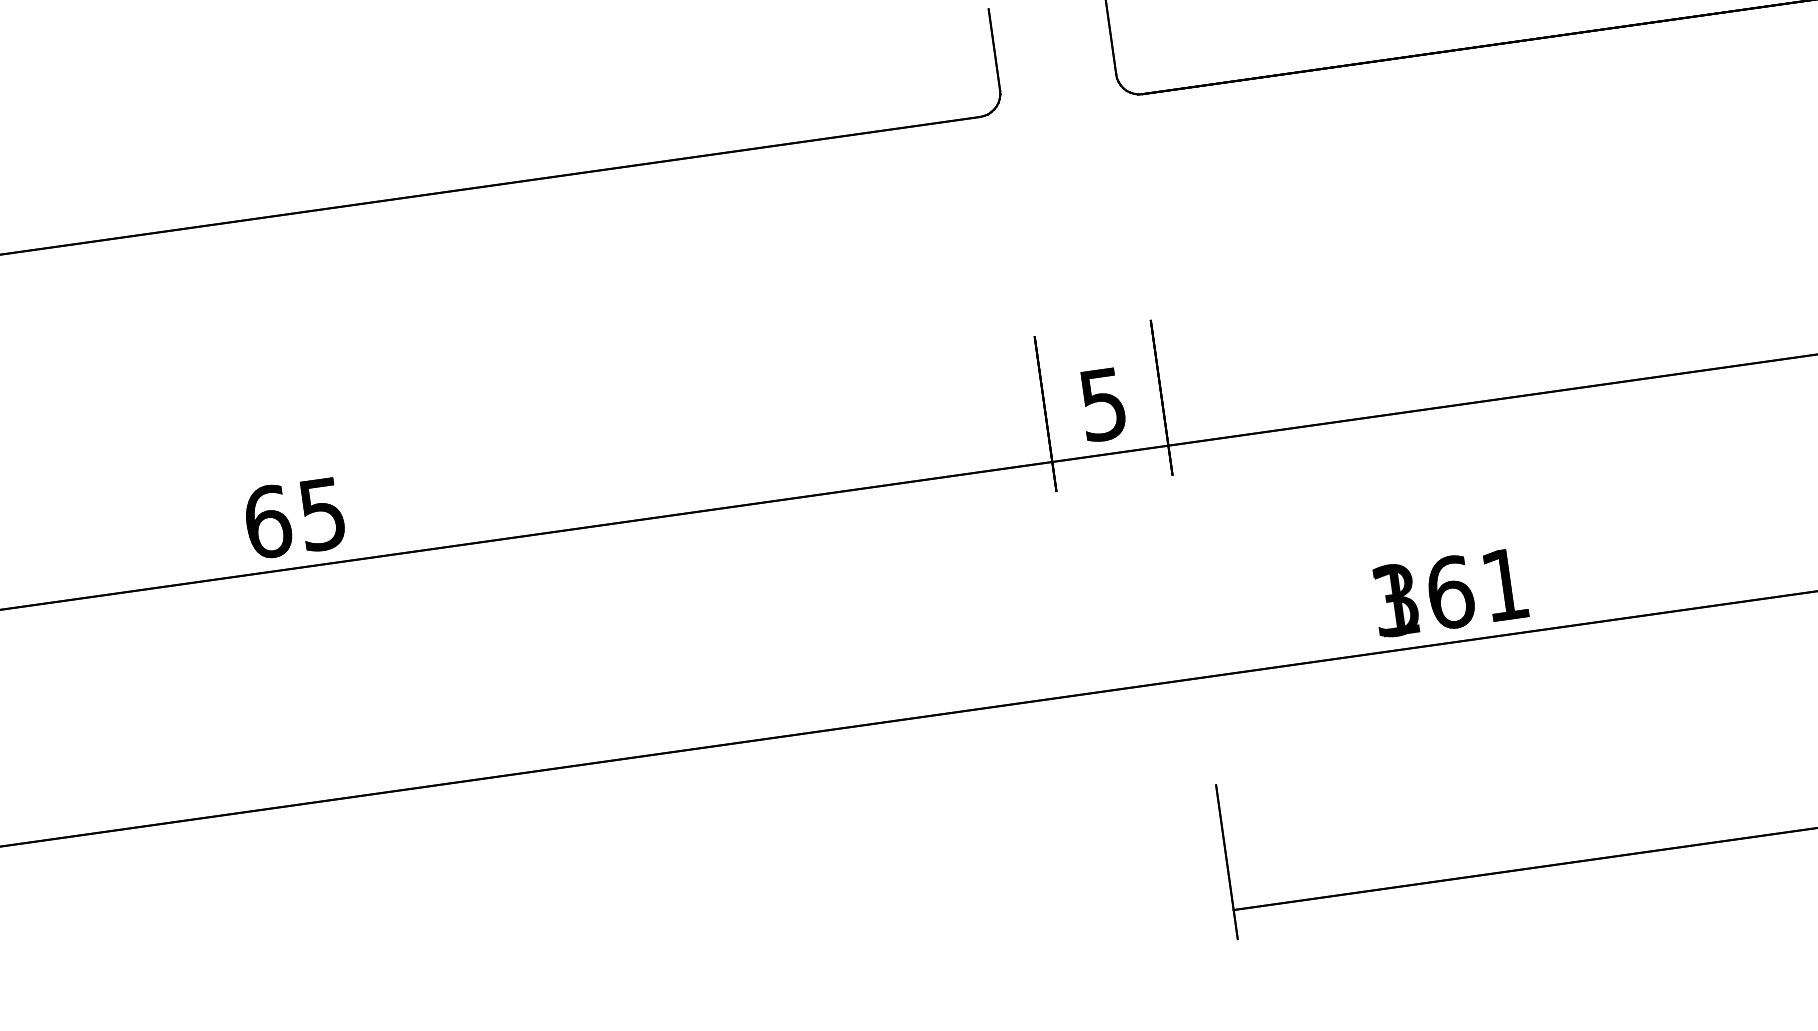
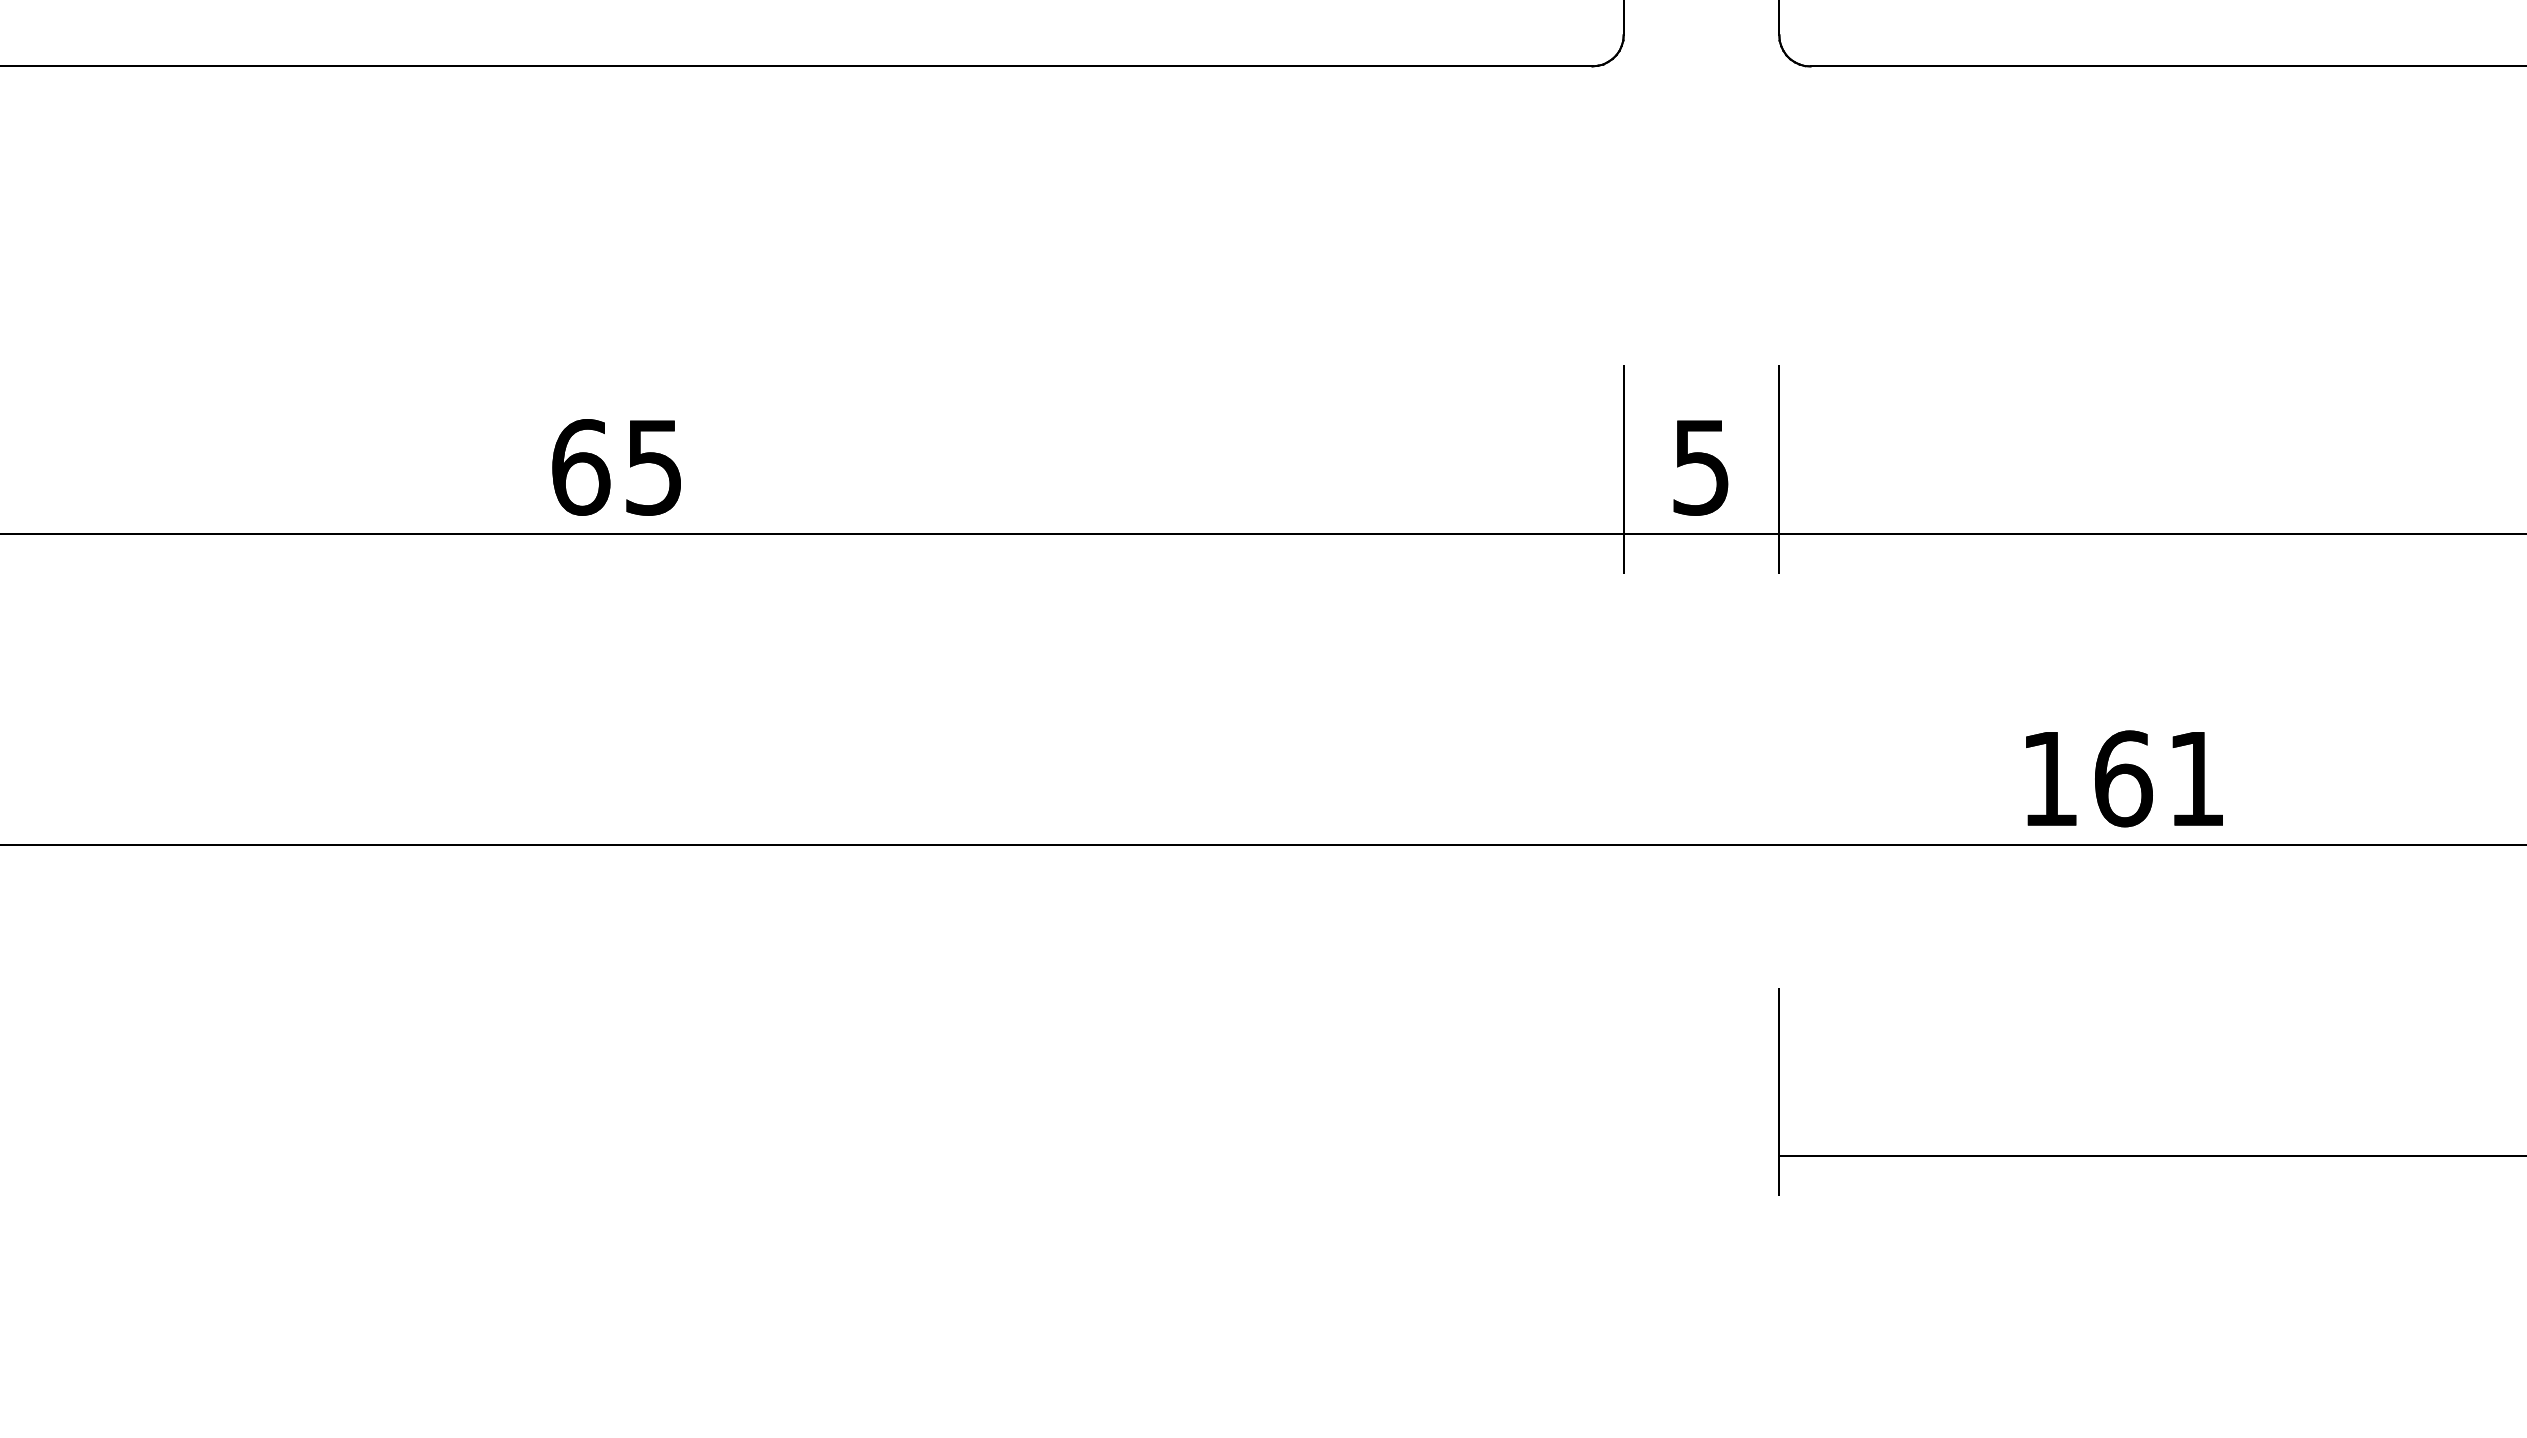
text: (1395, 599) -> (2049, 778), 361 -> 161

